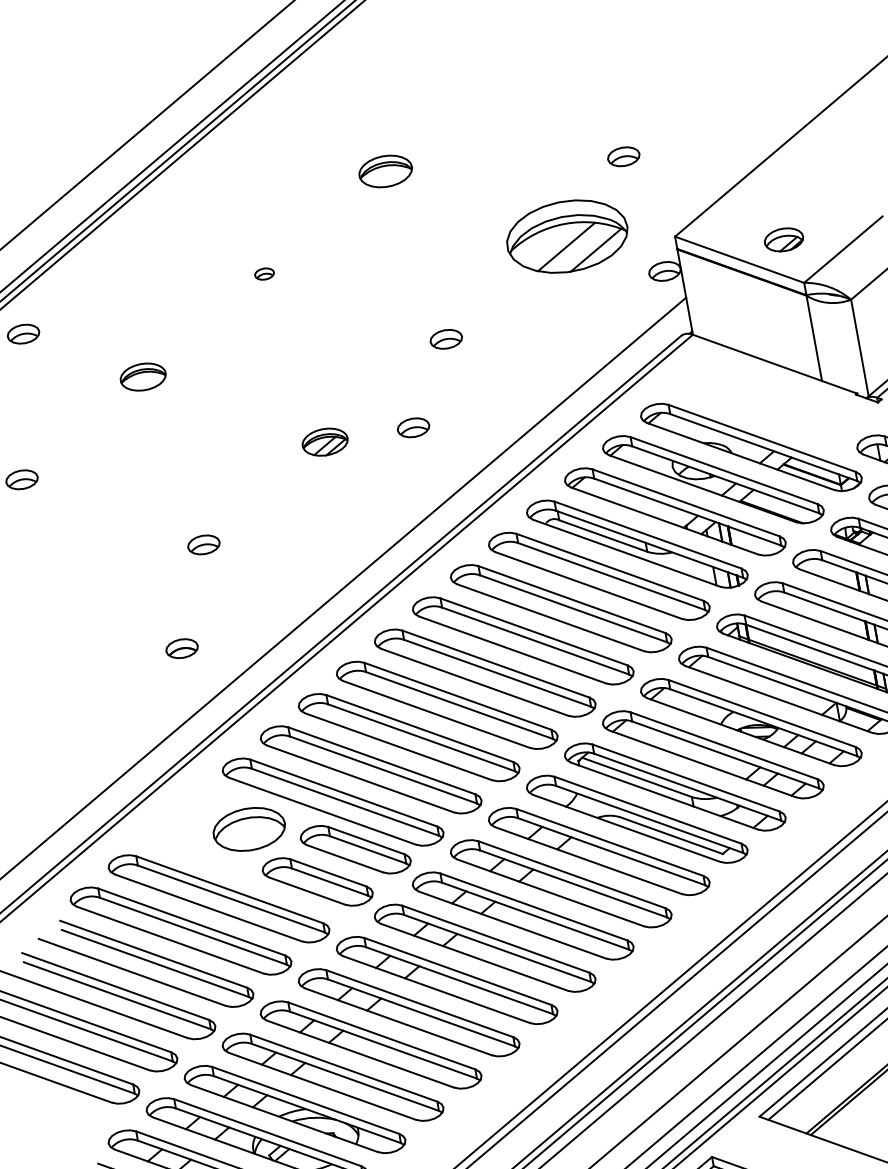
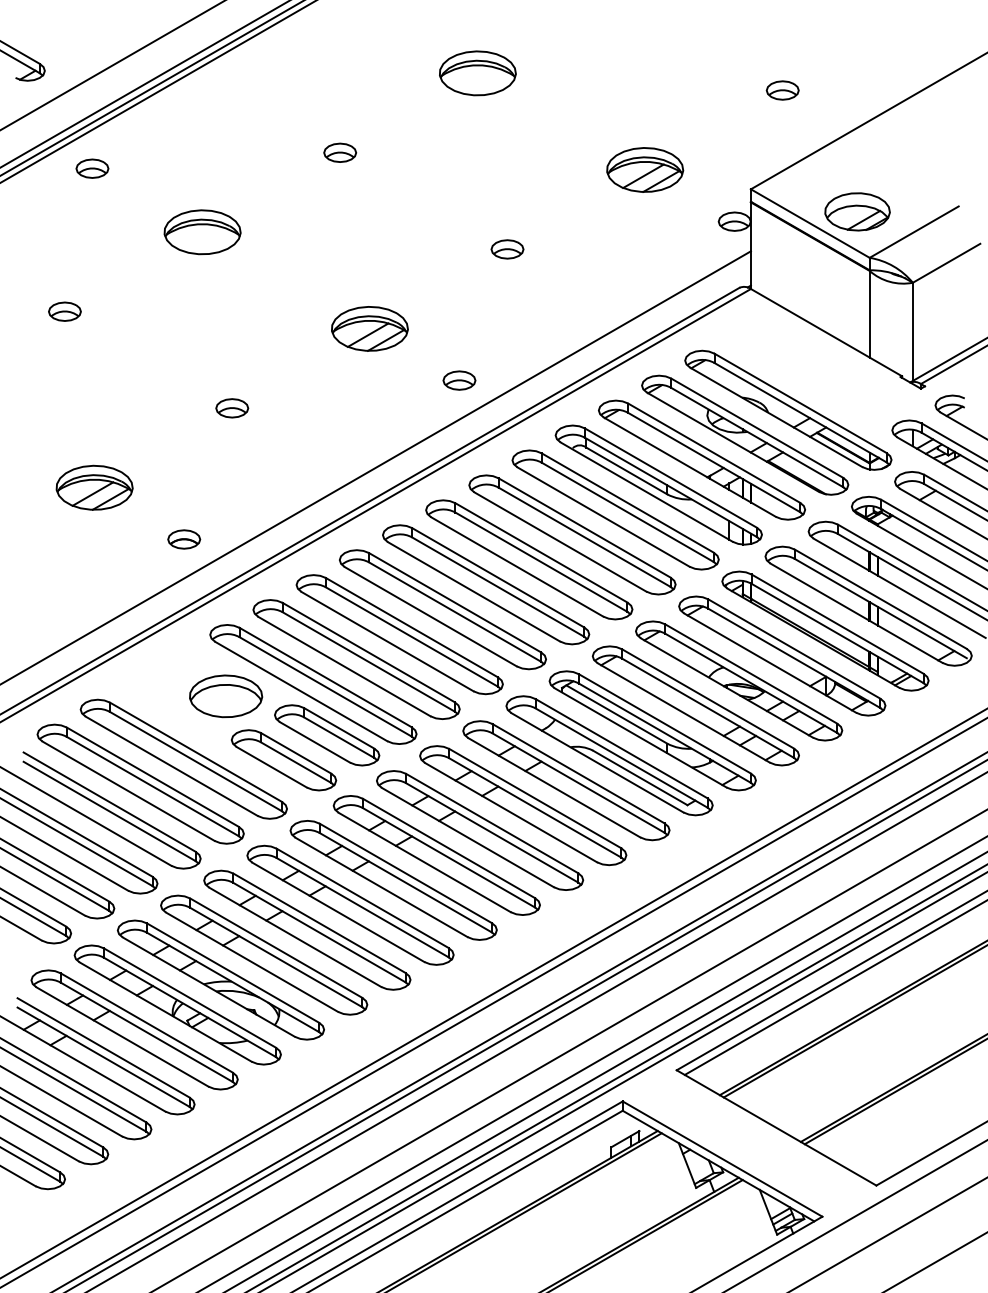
part: (623, 156) -> (782, 90), moved
part: (385, 171) -> (477, 73), size x1.43
part: (567, 236) -> (645, 169), size x0.62
part: (783, 239) -> (857, 211), size x1.67
part: (264, 273) -> (340, 152), size x1.67
part: (143, 377) -> (202, 232), size x1.67
part: (413, 427) -> (459, 380), moved
part: (324, 441) -> (369, 328), size x1.67
part: (82, 647) -> (94, 487), added
part: (182, 648) -> (184, 539), moved

